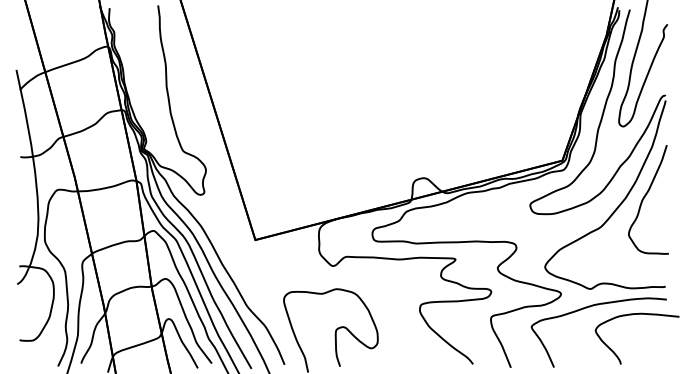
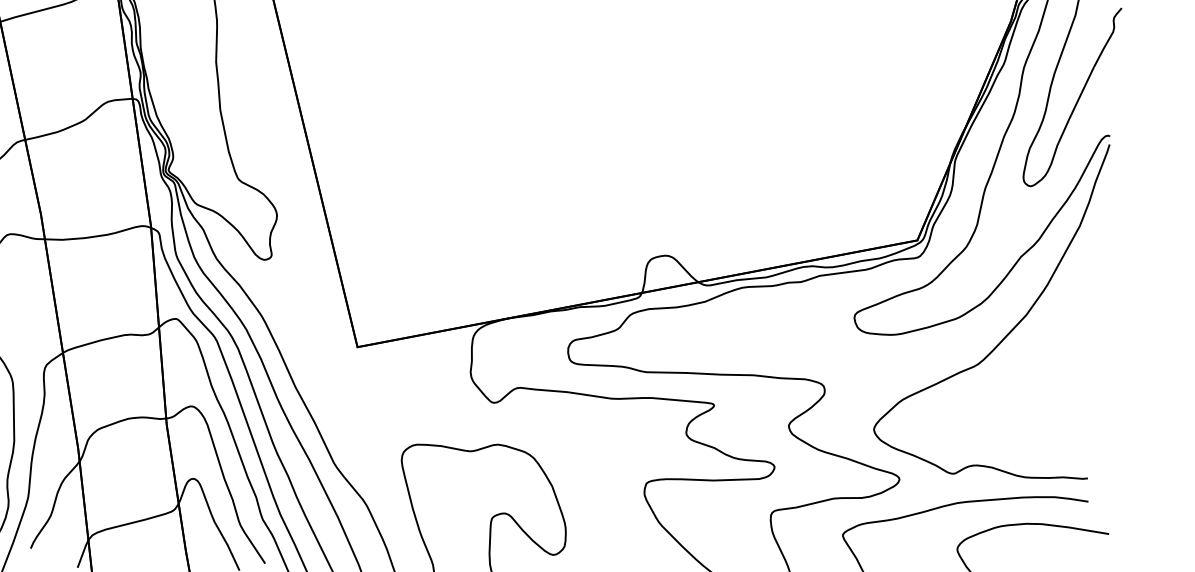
curve: (645, 197) -> (1062, 316), removed

